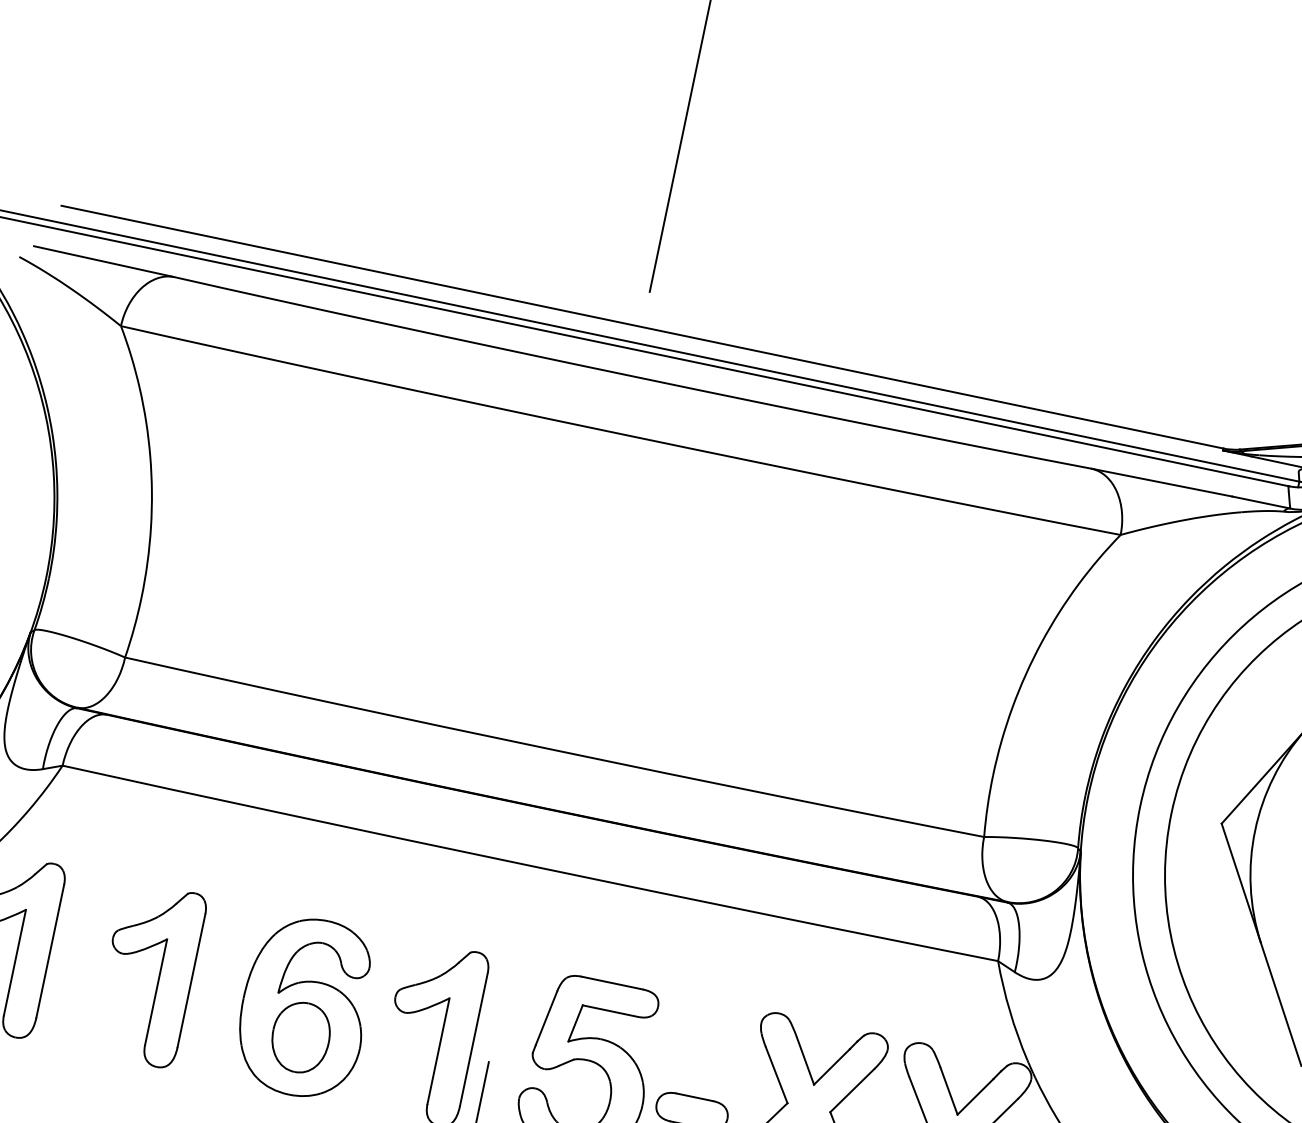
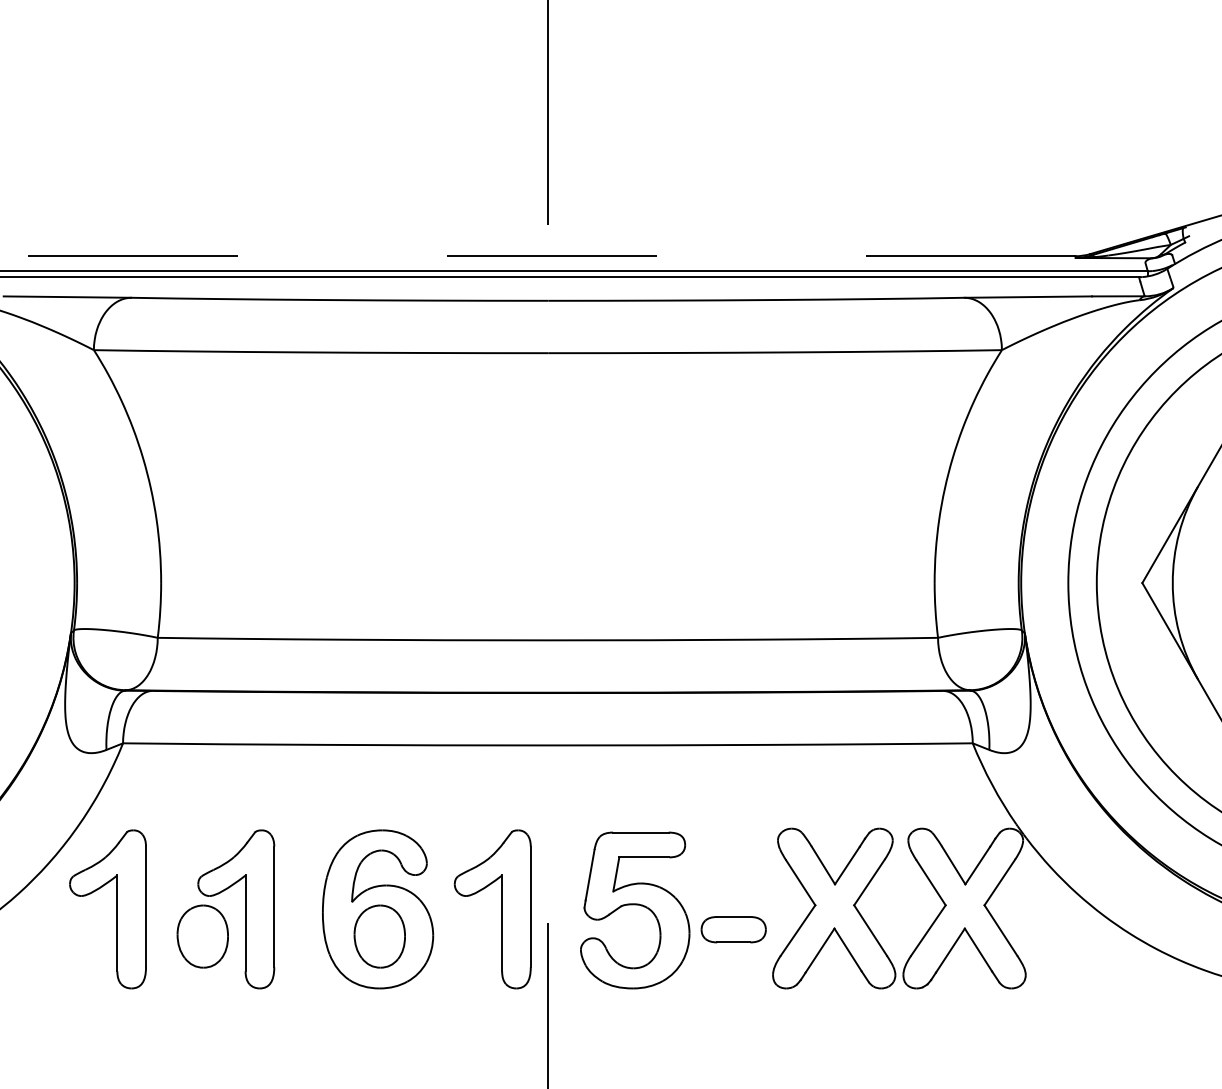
line: (641, 327) -> (547, 256), solid -> dashed
part: (105, 996) -> (202, 936), added

